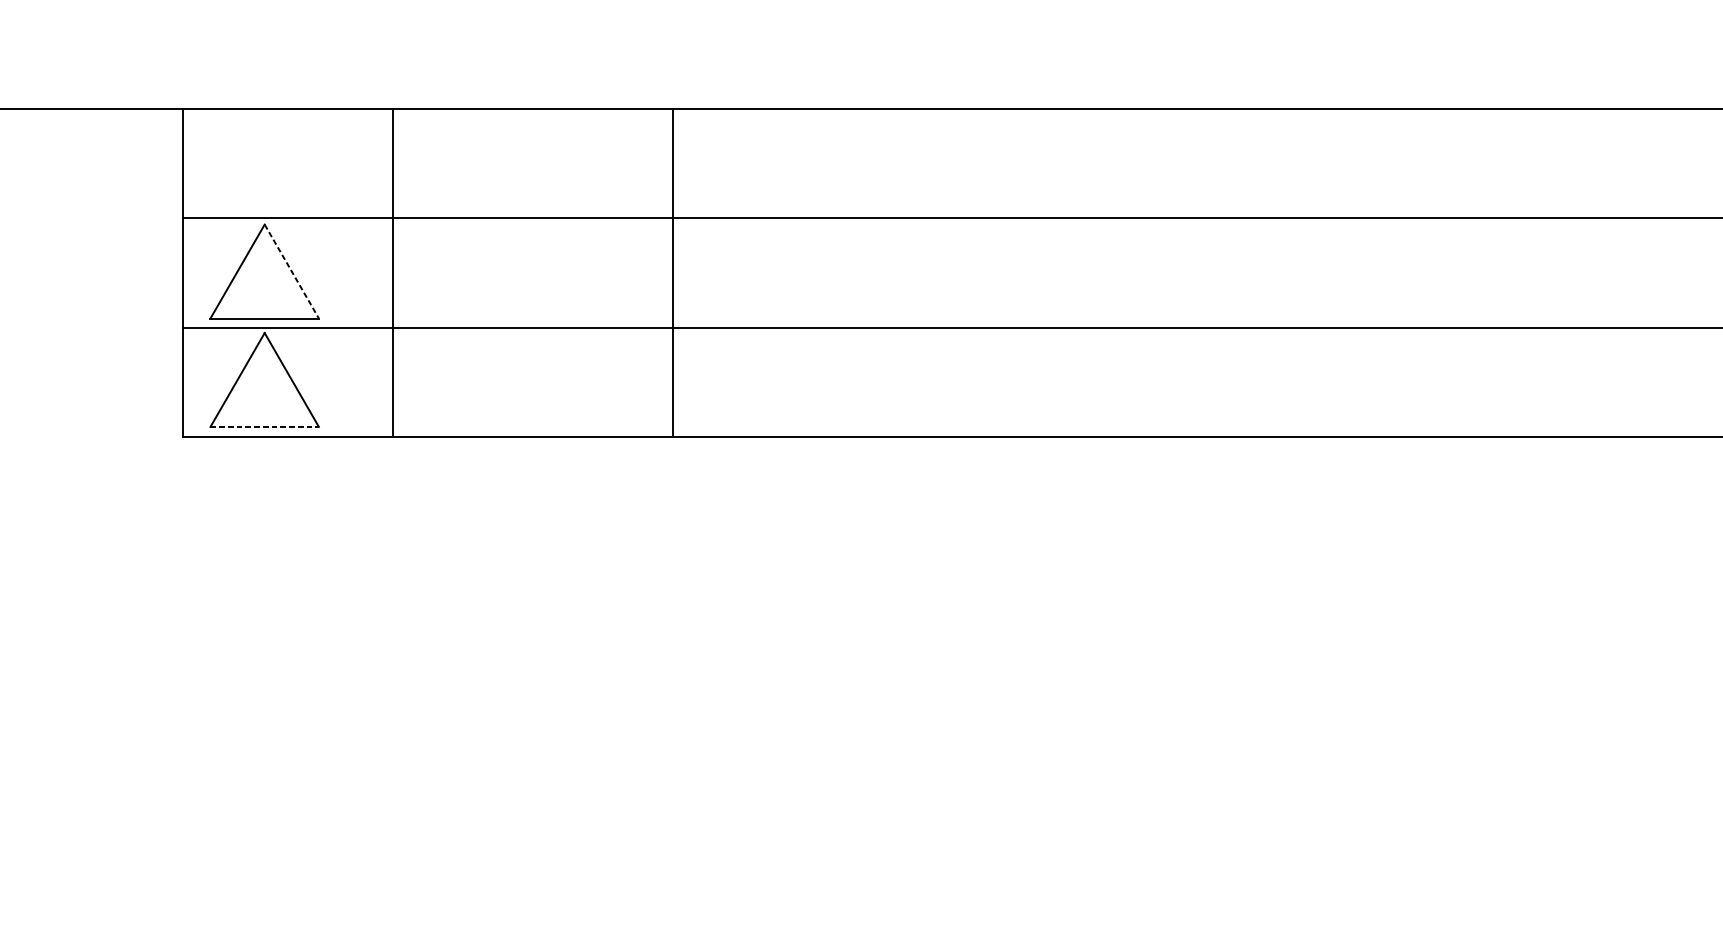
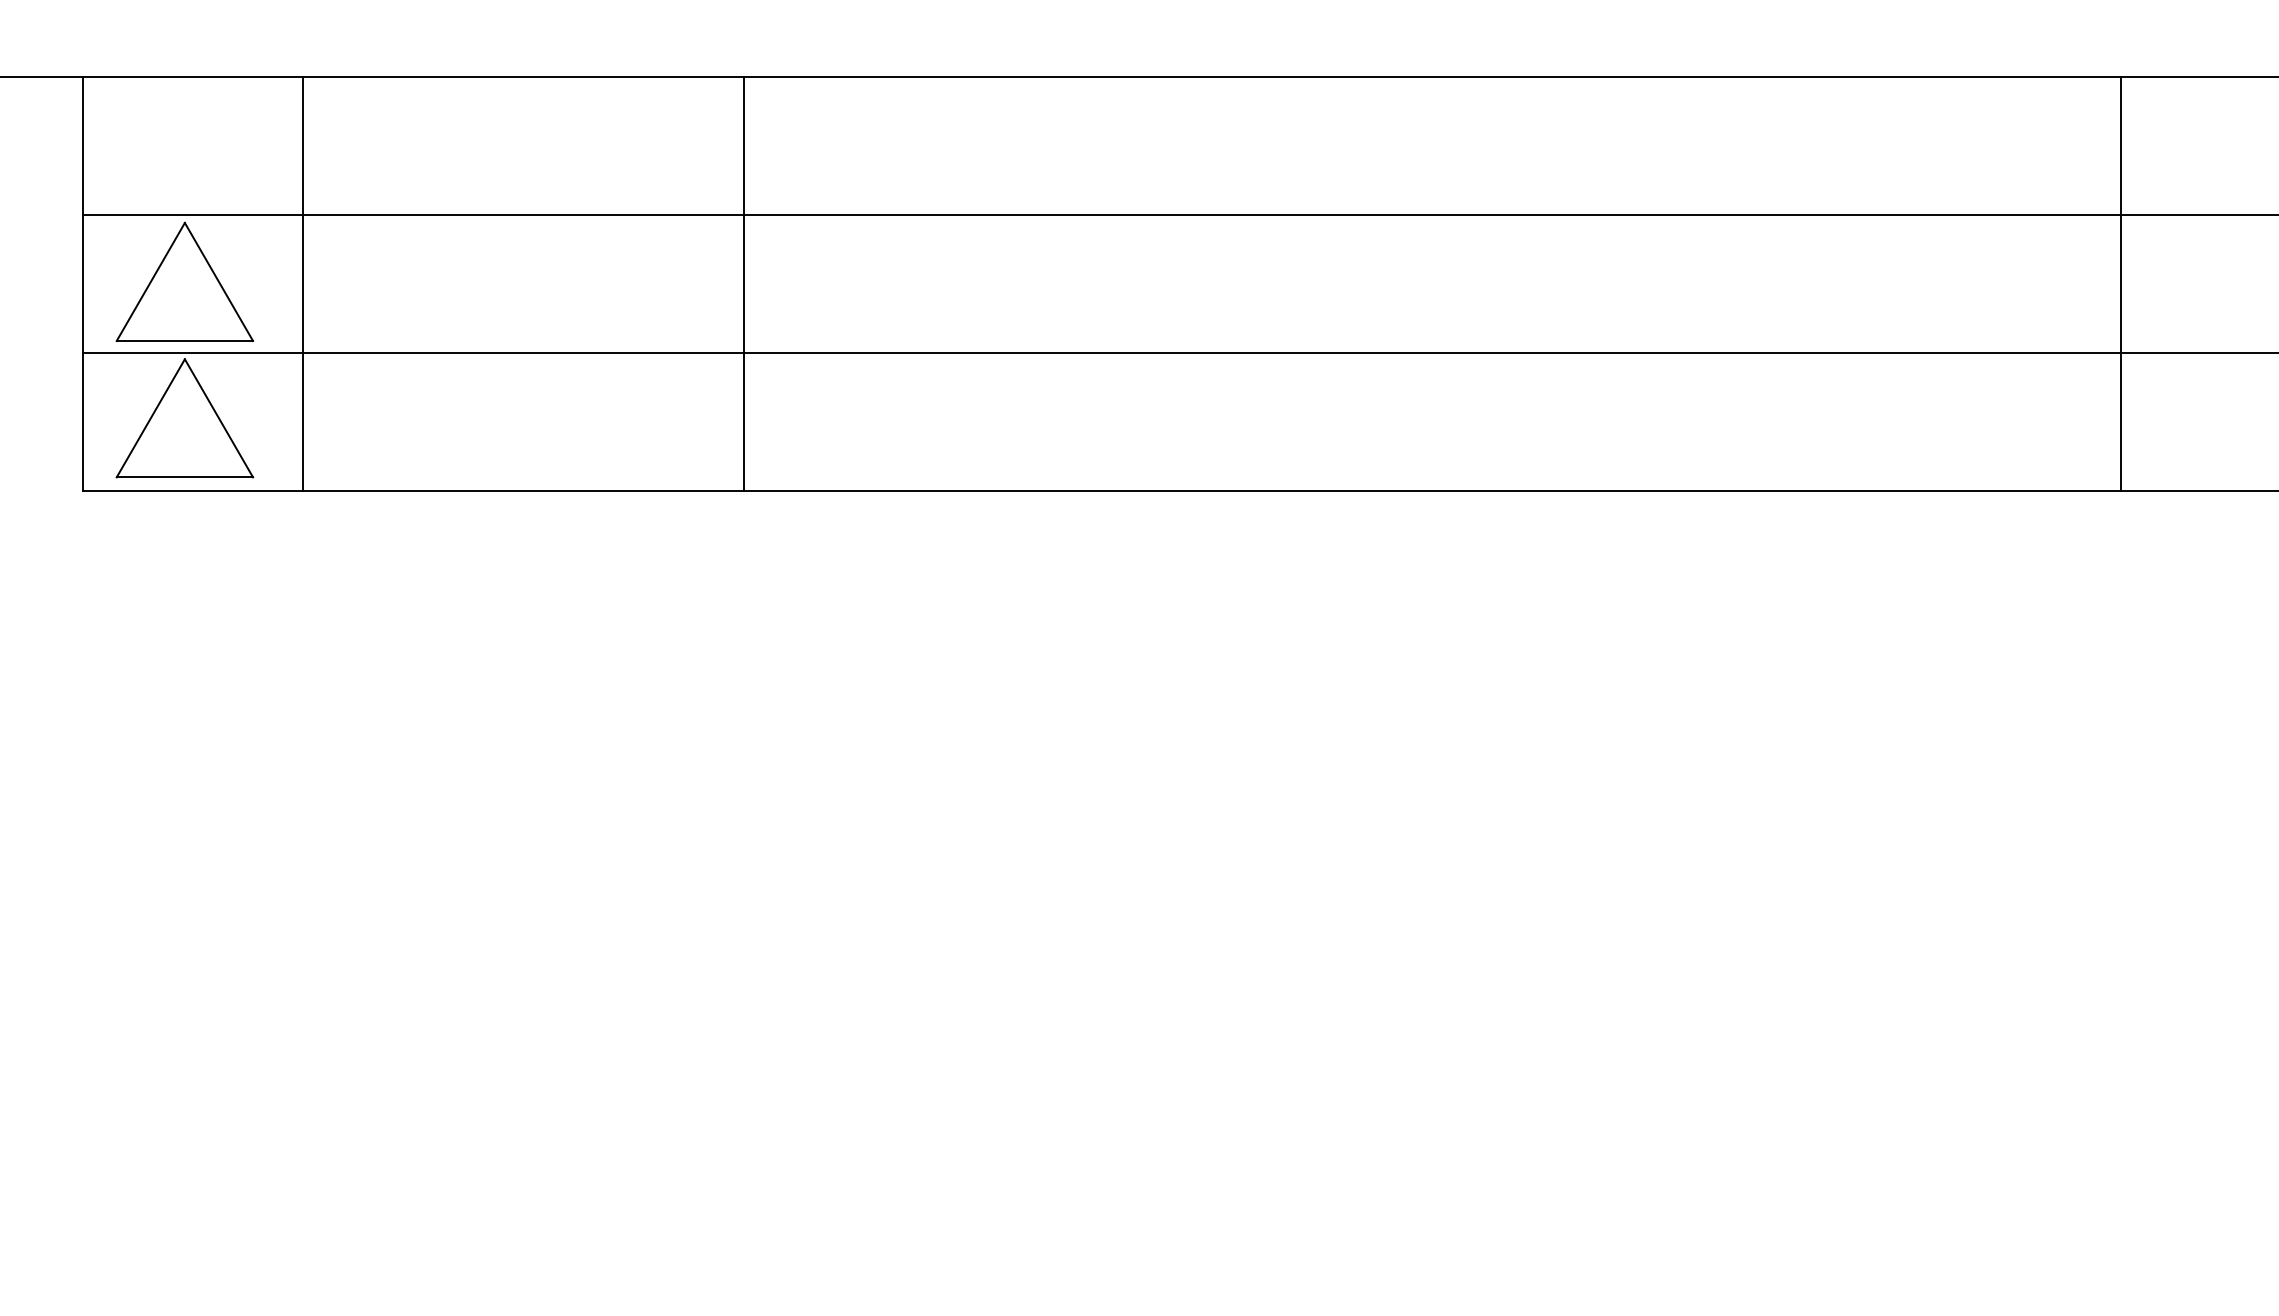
line: (292, 271) -> (219, 282), dashed -> solid
line: (392, 272) -> (302, 283), moved
line: (673, 272) -> (743, 283), moved
line: (265, 427) -> (185, 477), dashed -> solid

